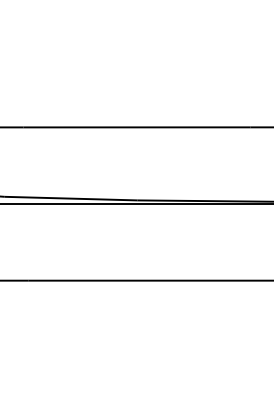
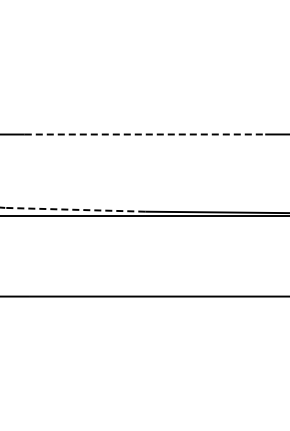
line: (137, 127) -> (145, 134), solid -> dashed
line: (70, 198) -> (74, 209), solid -> dashed

